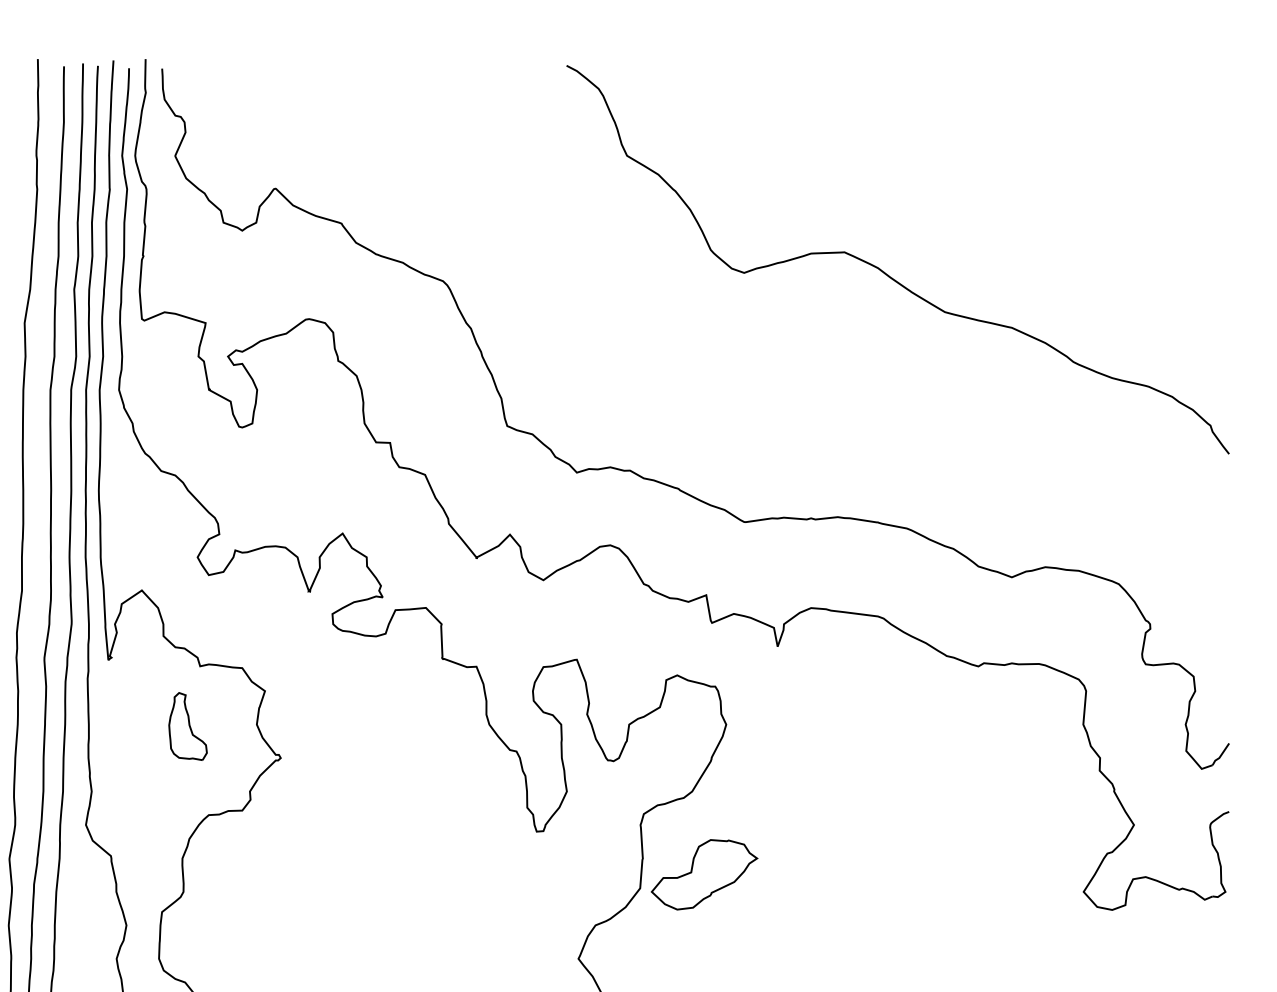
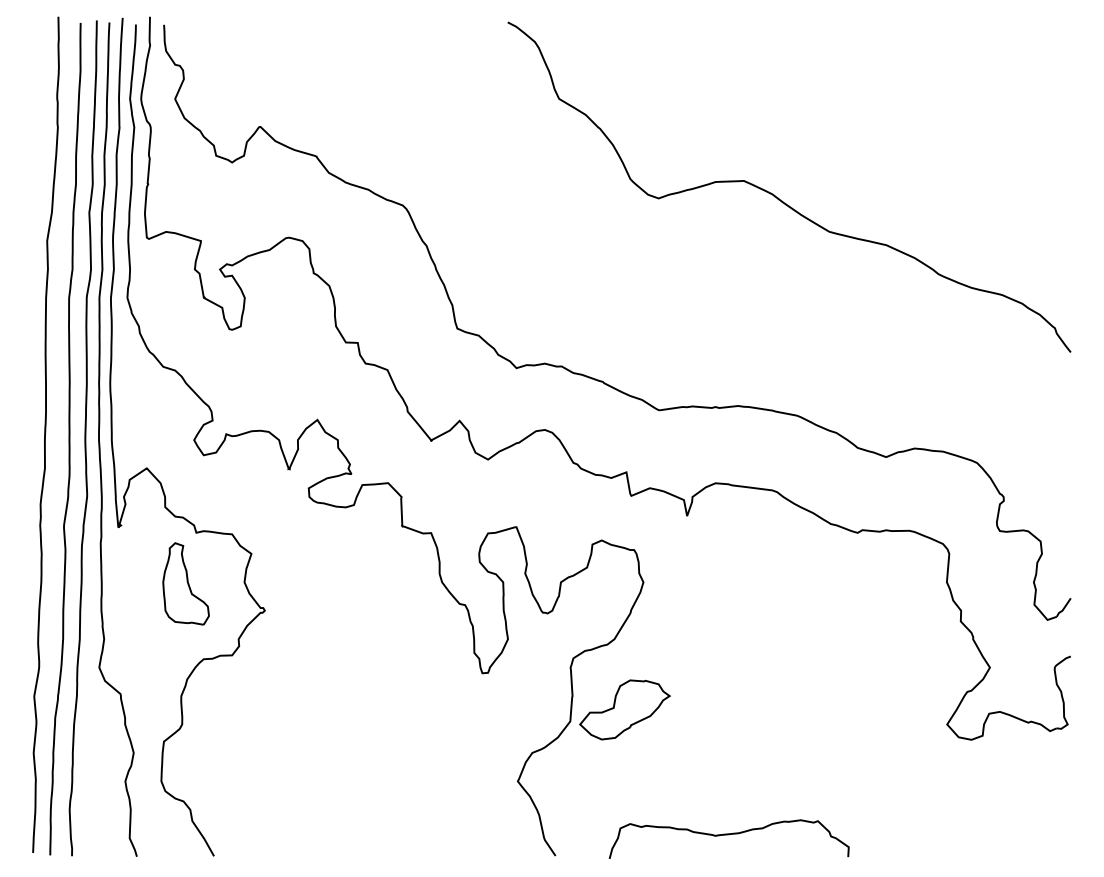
part: (187, 726) -> (185, 583), size x1.43

